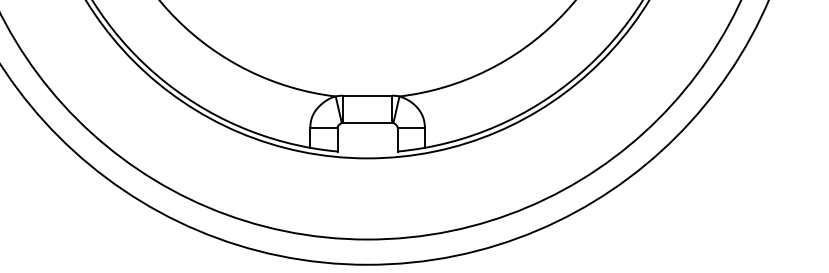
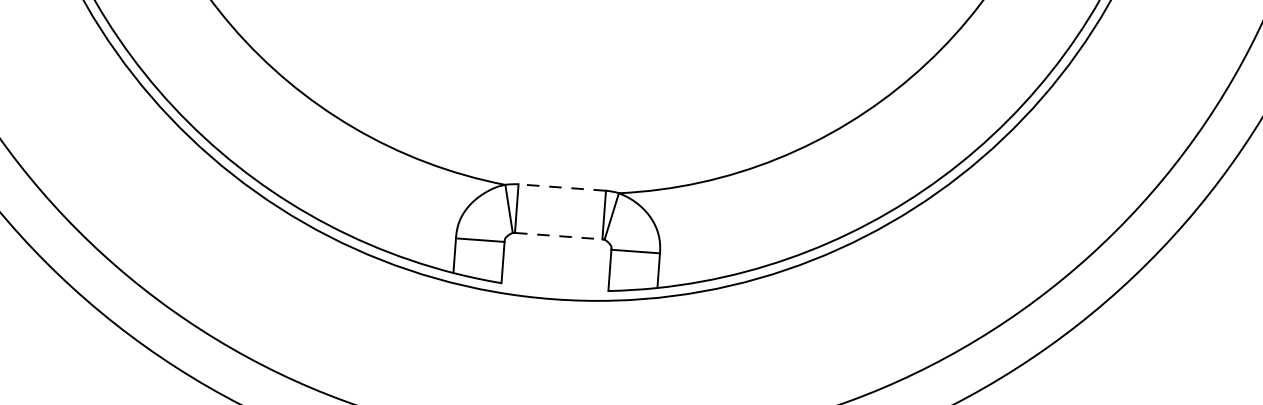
line: (367, 95) -> (562, 187), solid -> dashed
line: (367, 122) -> (558, 235), solid -> dashed

